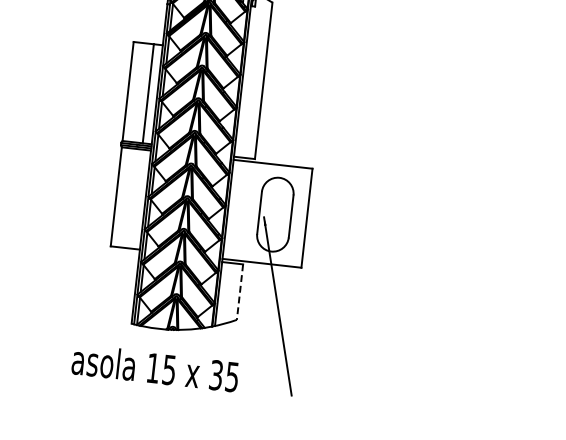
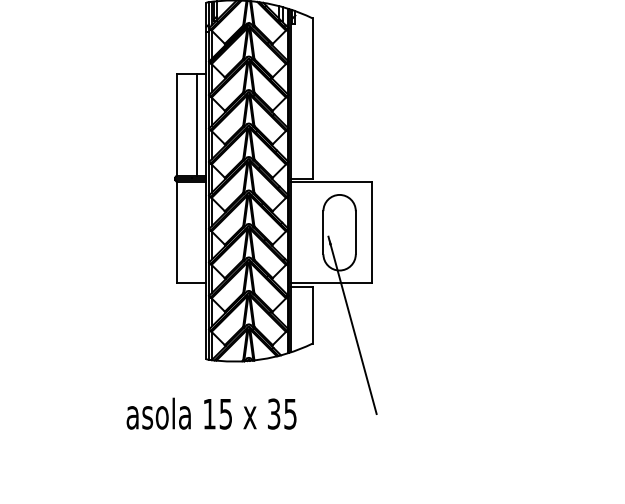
line: (239, 292) -> (312, 315), dashed -> solid
text: (155, 367) -> (211, 413), moved

